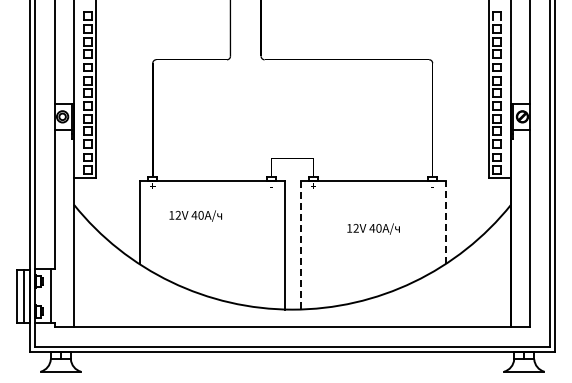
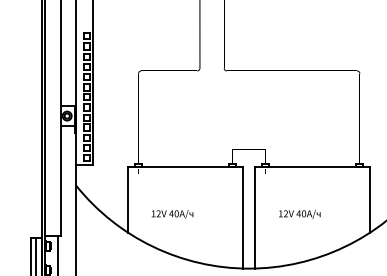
text: (195, 215) -> (172, 213), moved
line: (445, 222) -> (370, 199), dashed -> solid
text: (373, 228) -> (299, 213), moved
line: (300, 245) -> (255, 217), dashed -> solid

